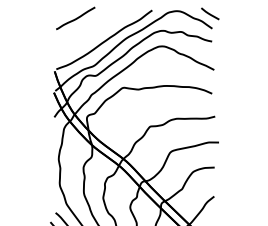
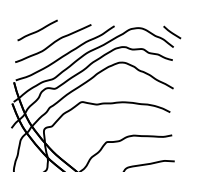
curve: (91, 30) -> (52, 43), added

